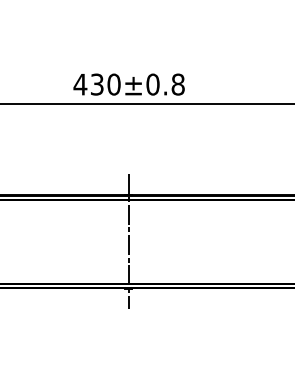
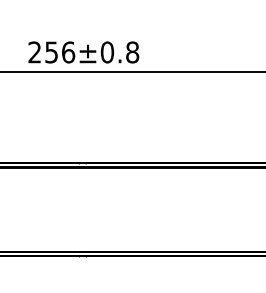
text: (96, 84) -> (50, 52), 430±0.8 -> 256±0.8
line: (128, 241) -> (82, 209), removed

